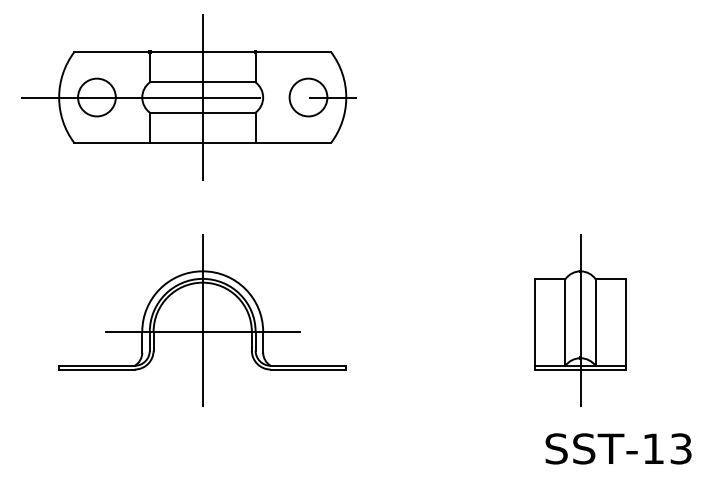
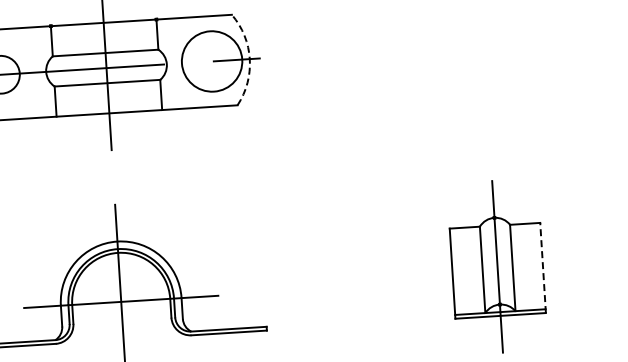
circle: (308, 97) -> (212, 61), size x1.6
arc: (346, 97) -> (250, 59), solid -> dashed
line: (625, 323) -> (542, 267), solid -> dashed

